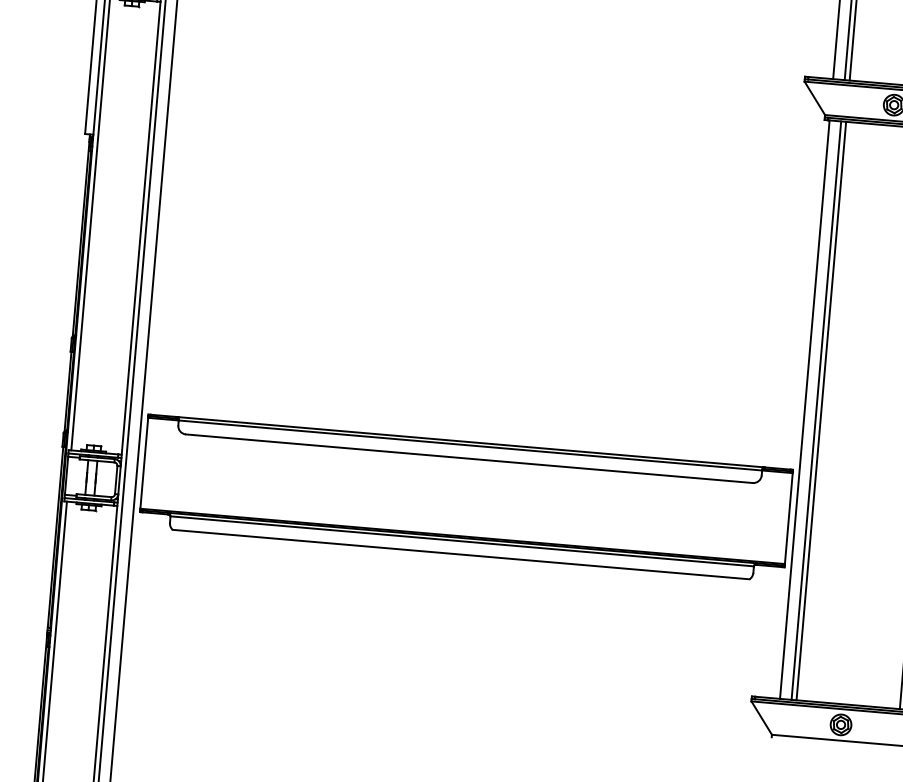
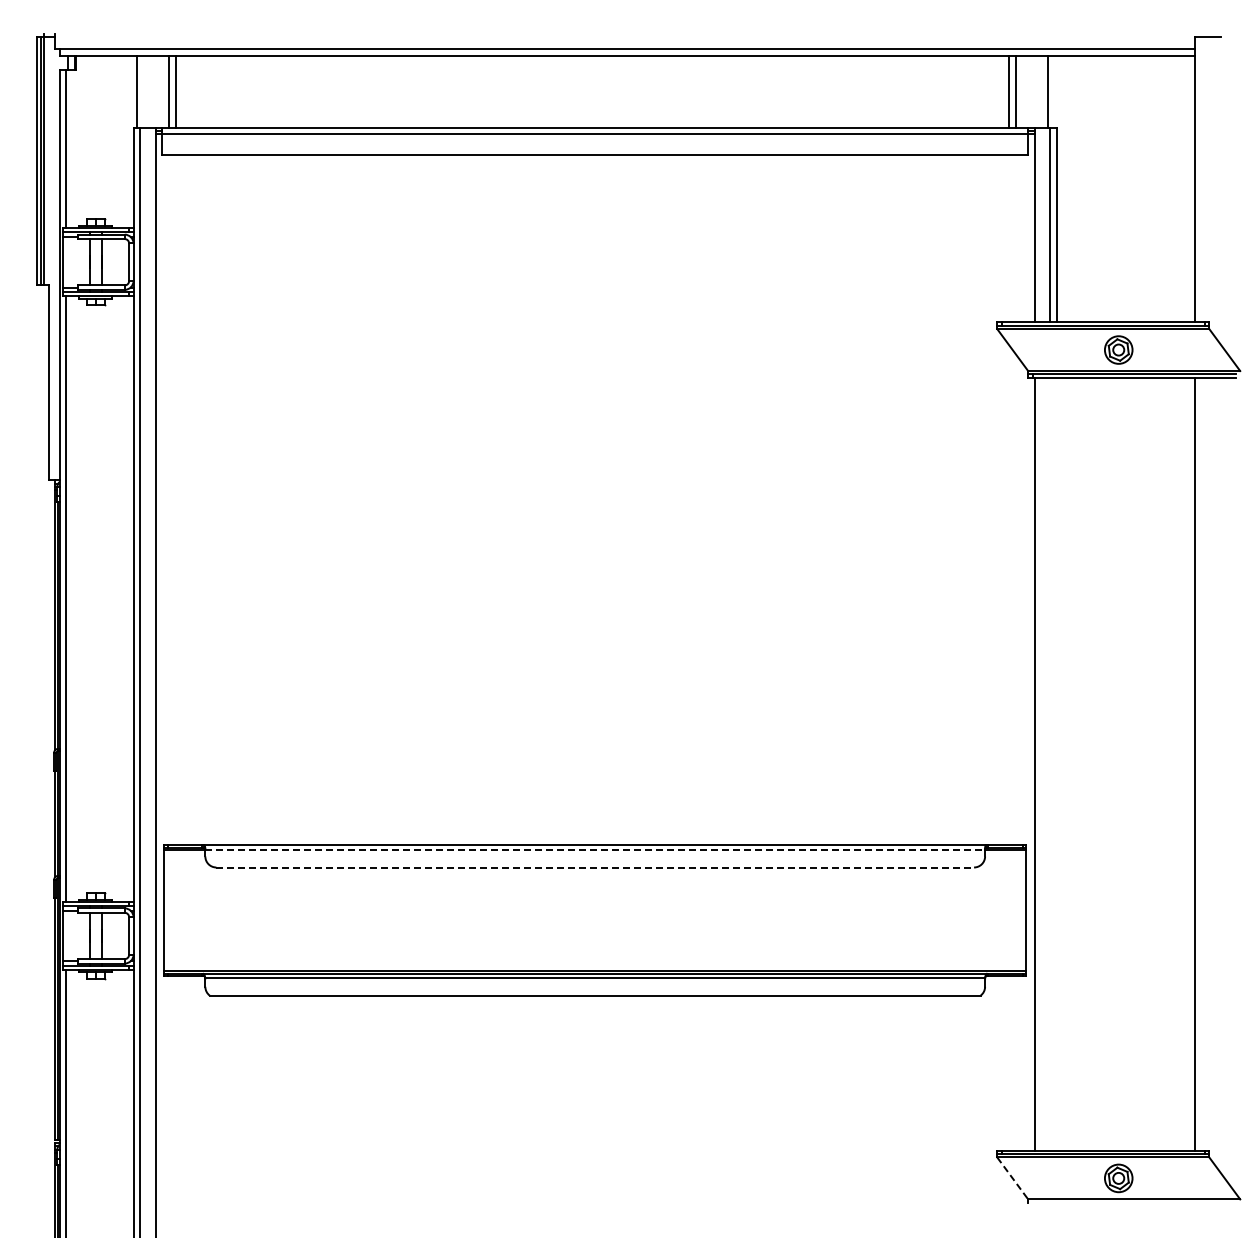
line: (816, 410) -> (1050, 763), removed
line: (821, 410) -> (1056, 763), removed
line: (470, 445) -> (595, 849), solid -> dashed
line: (469, 458) -> (595, 867), solid -> dashed
line: (762, 718) -> (1013, 1178), solid -> dashed

